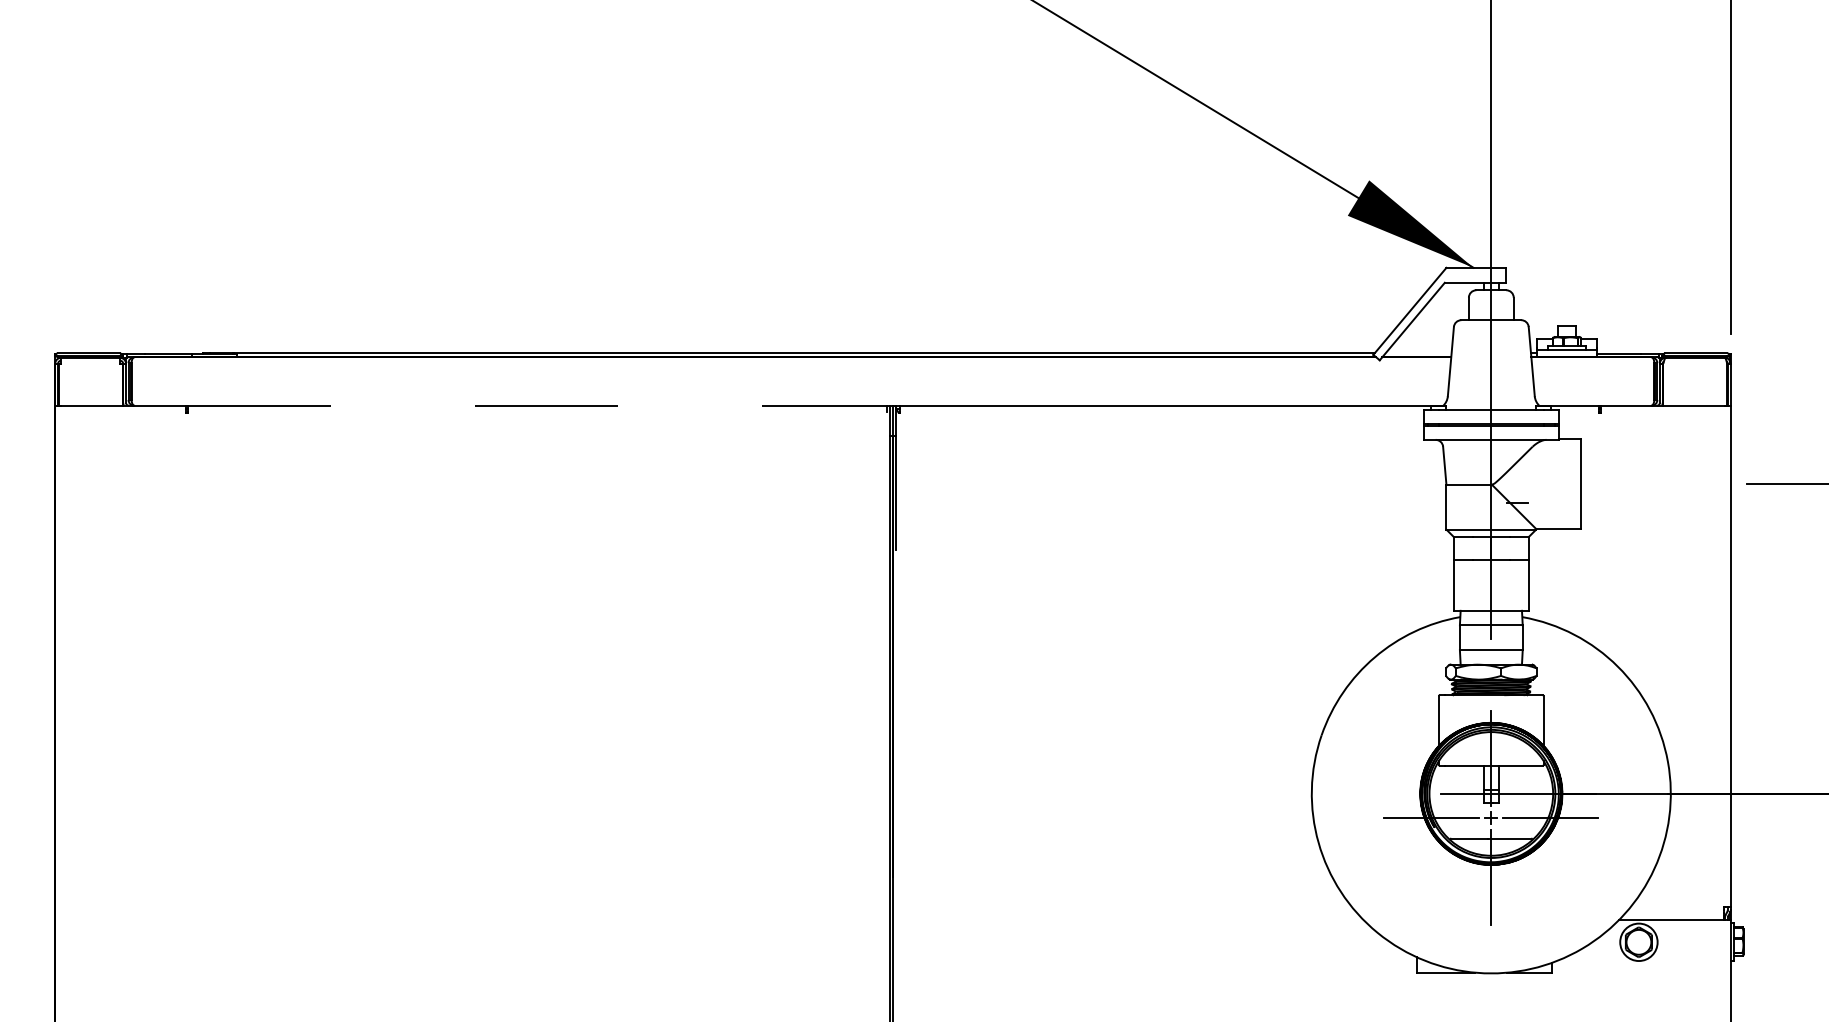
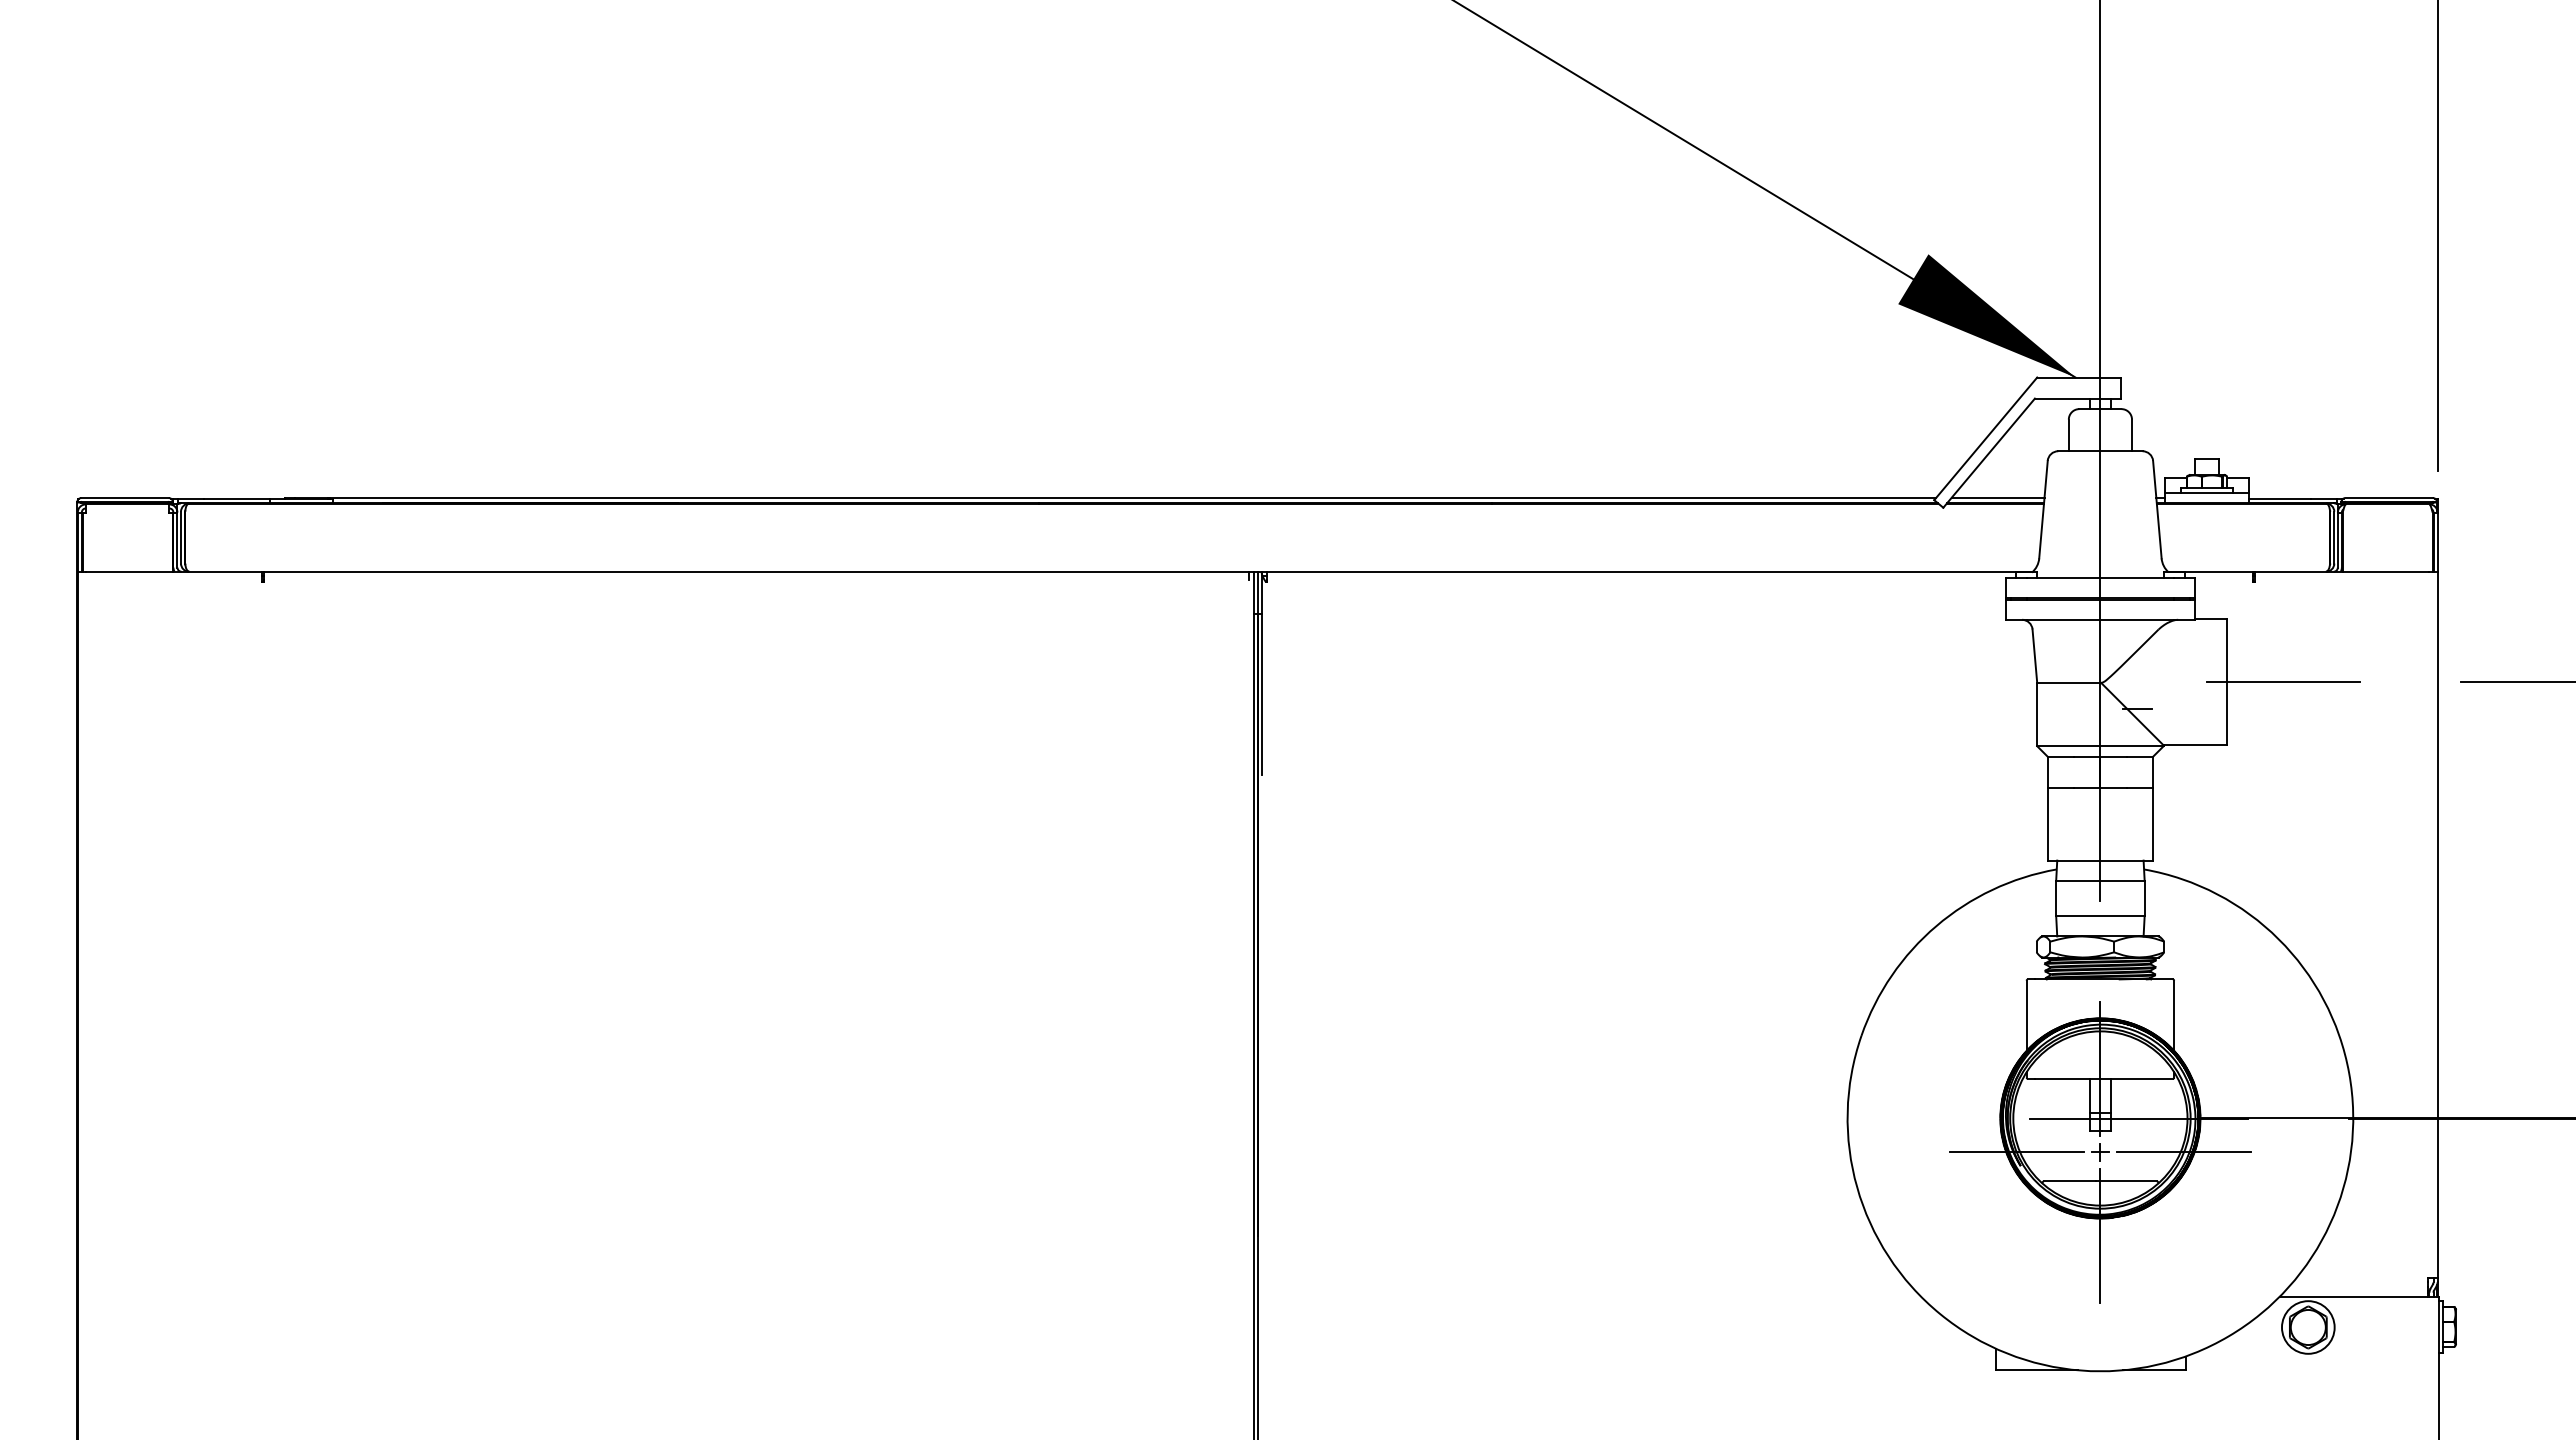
line: (1418, 353) -> (1997, 498), added
line: (537, 405) -> (756, 571), dashed -> solid
line: (1620, 484) -> (2282, 682), added

